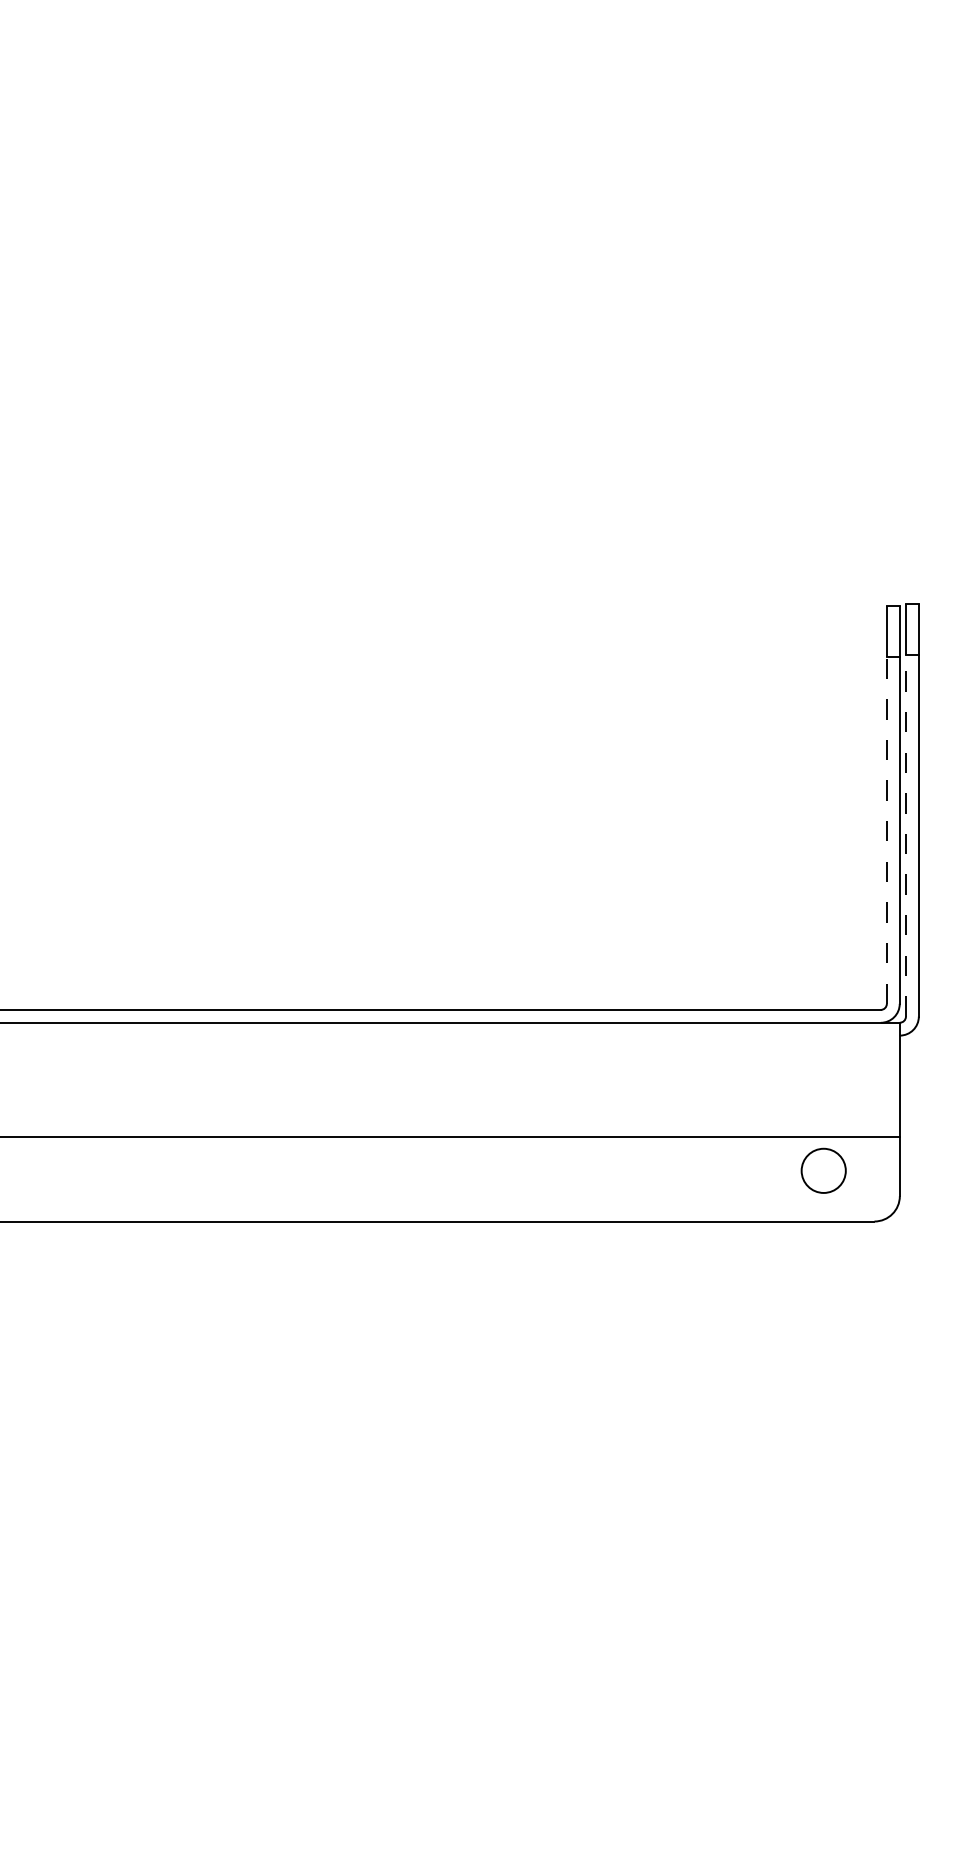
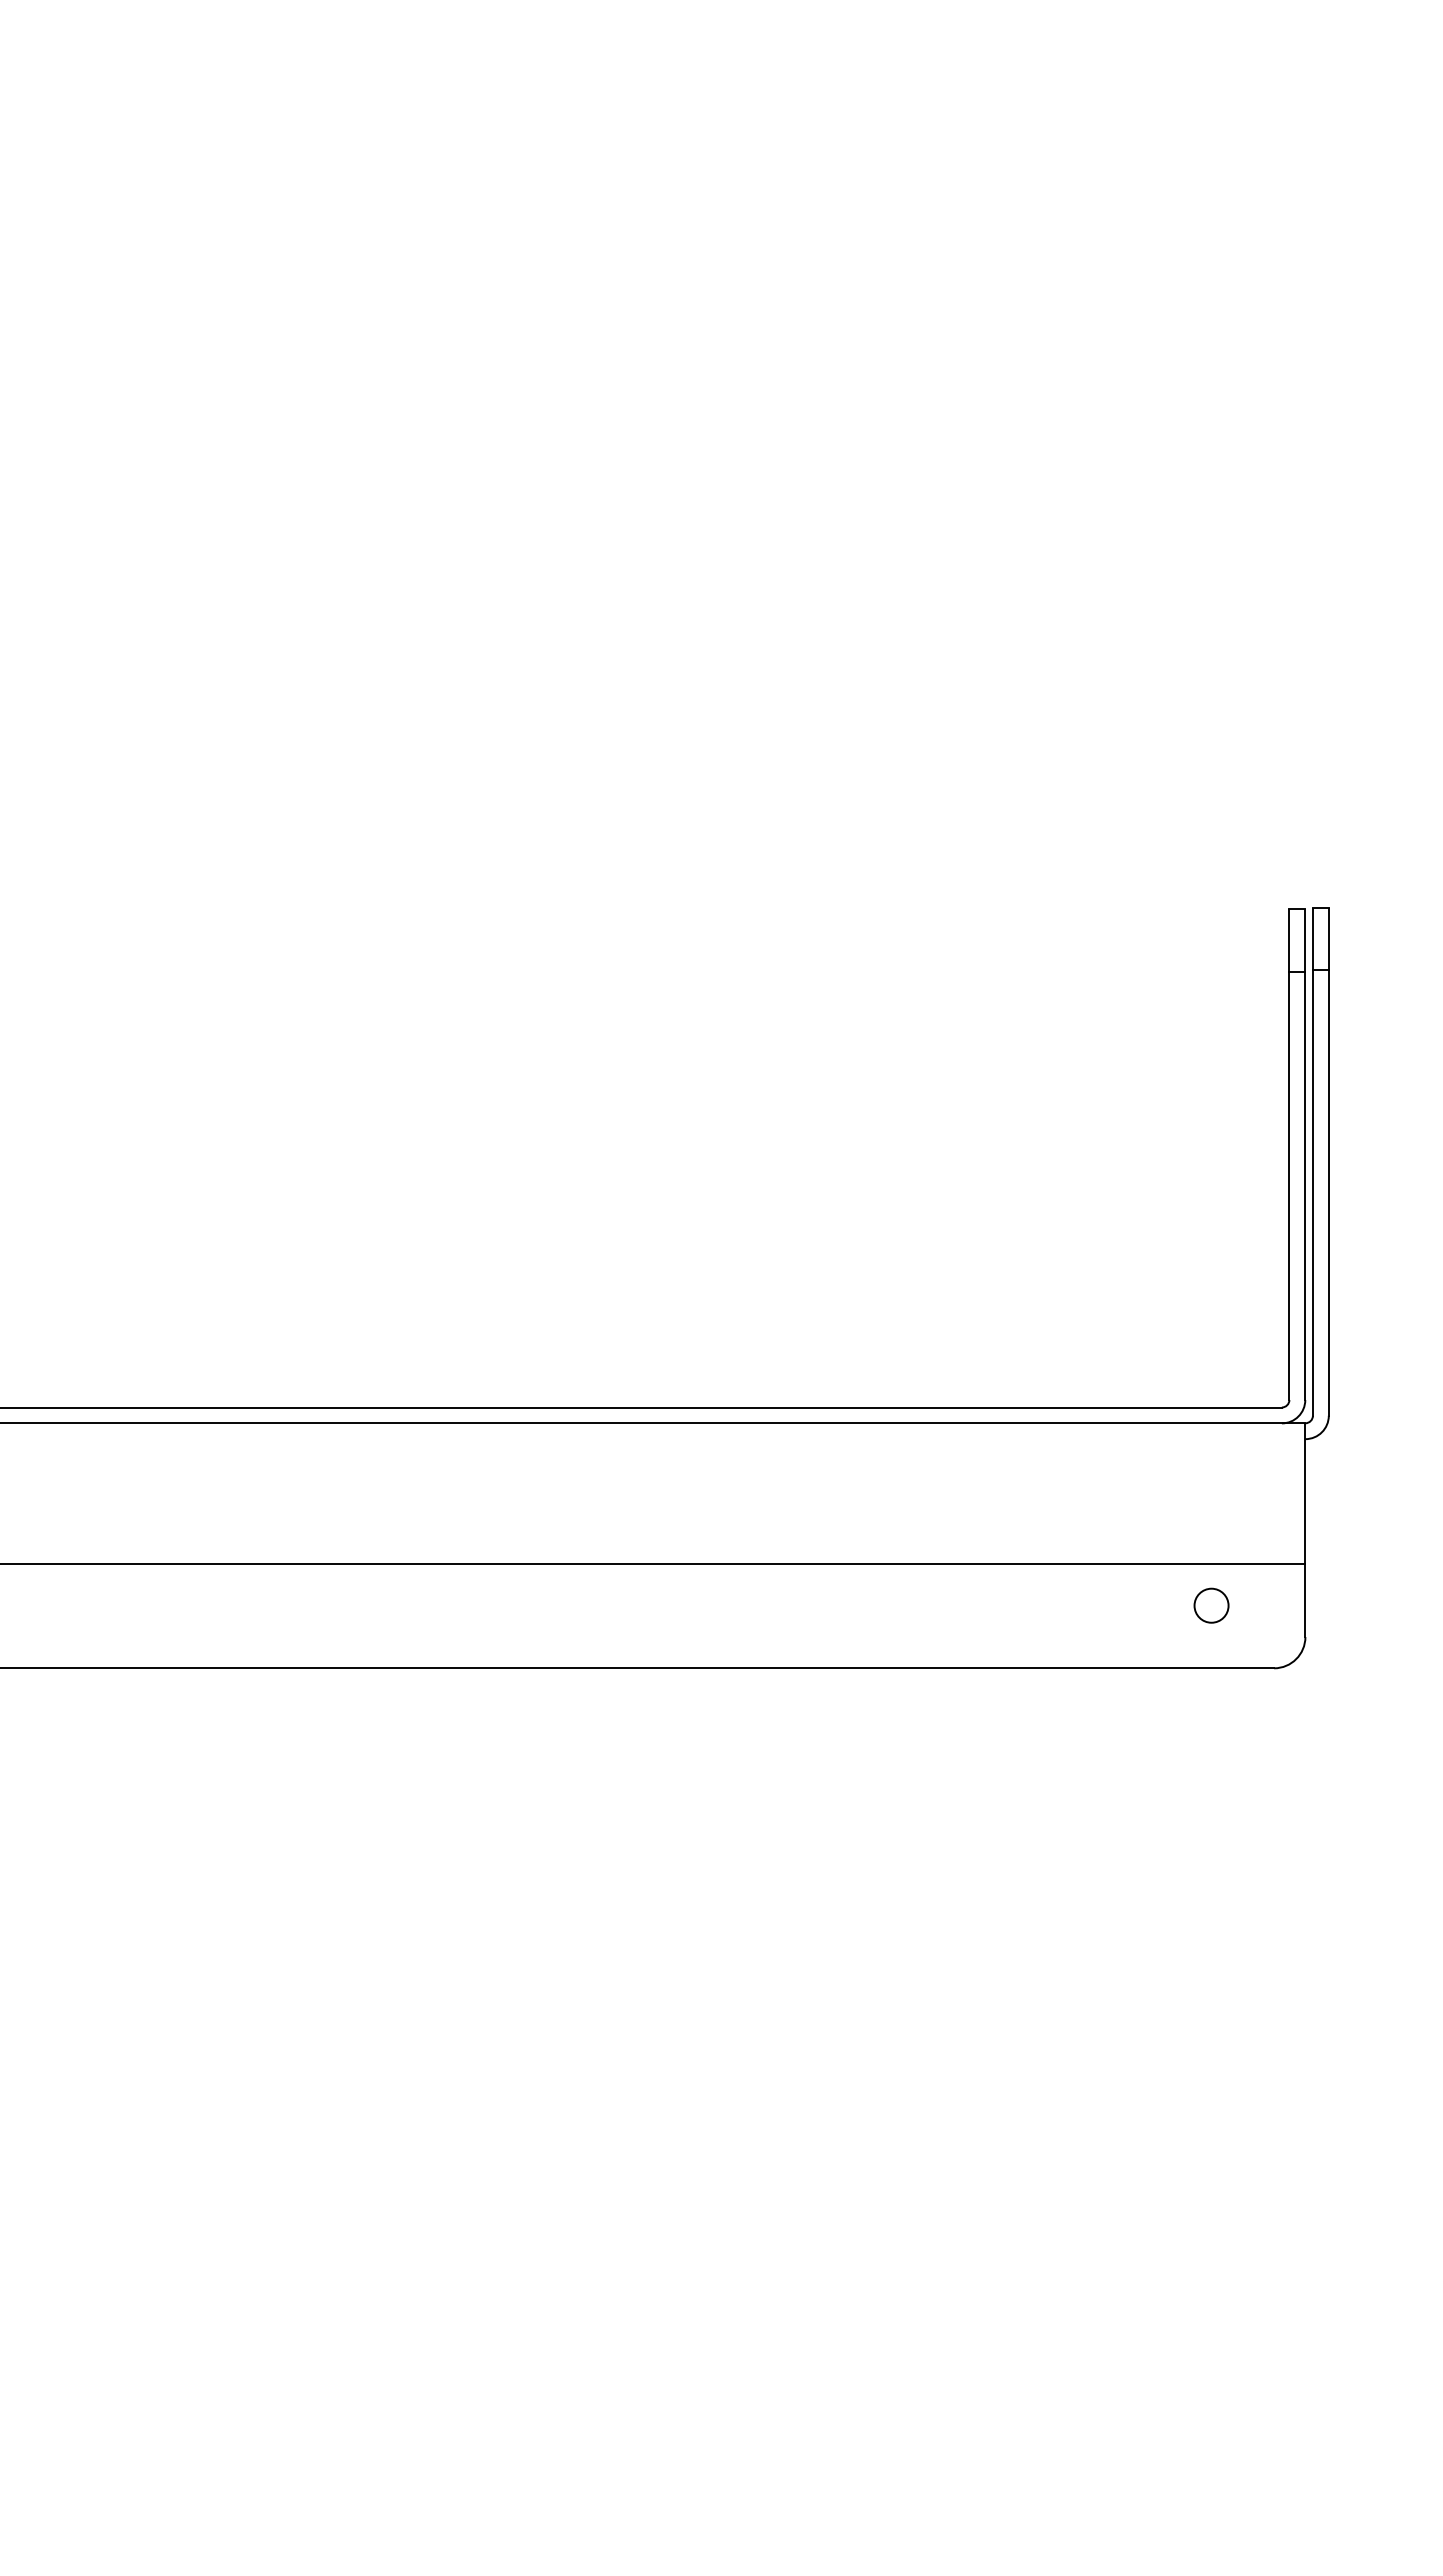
line: (886, 830) -> (1289, 1186), dashed -> solid
line: (905, 836) -> (1312, 1193), dashed -> solid
circle: (823, 1170) -> (1211, 1605), size x0.62

